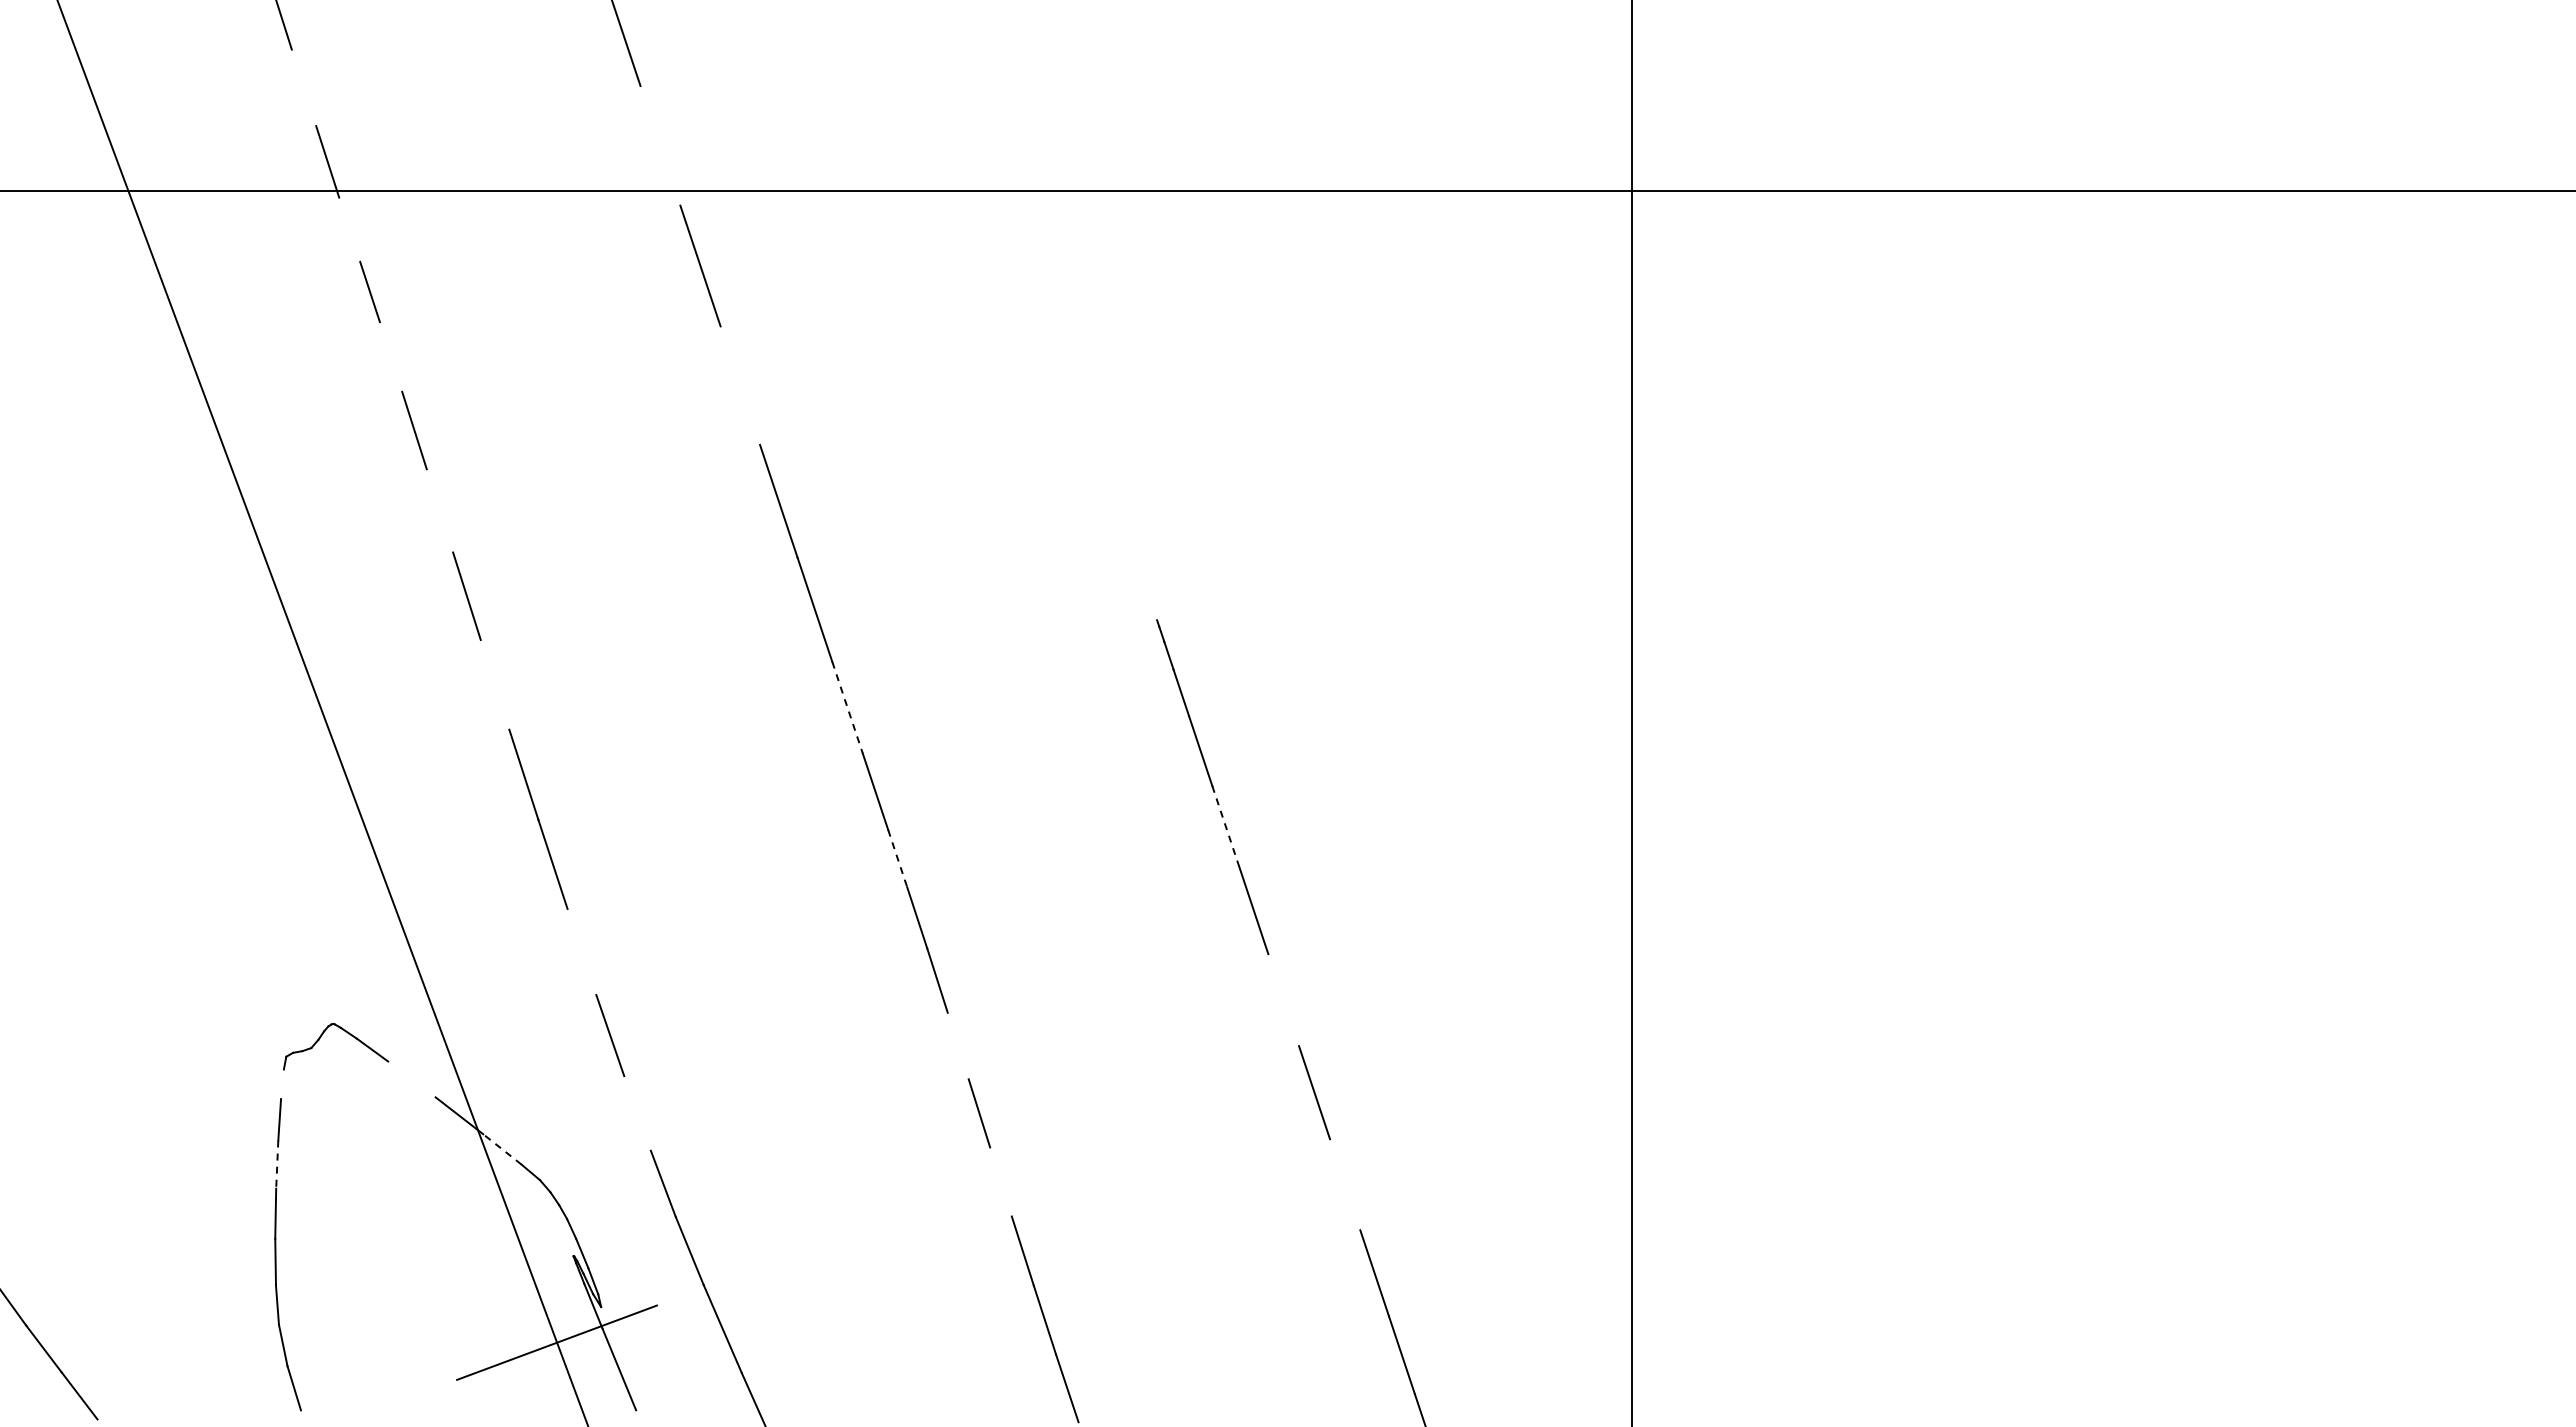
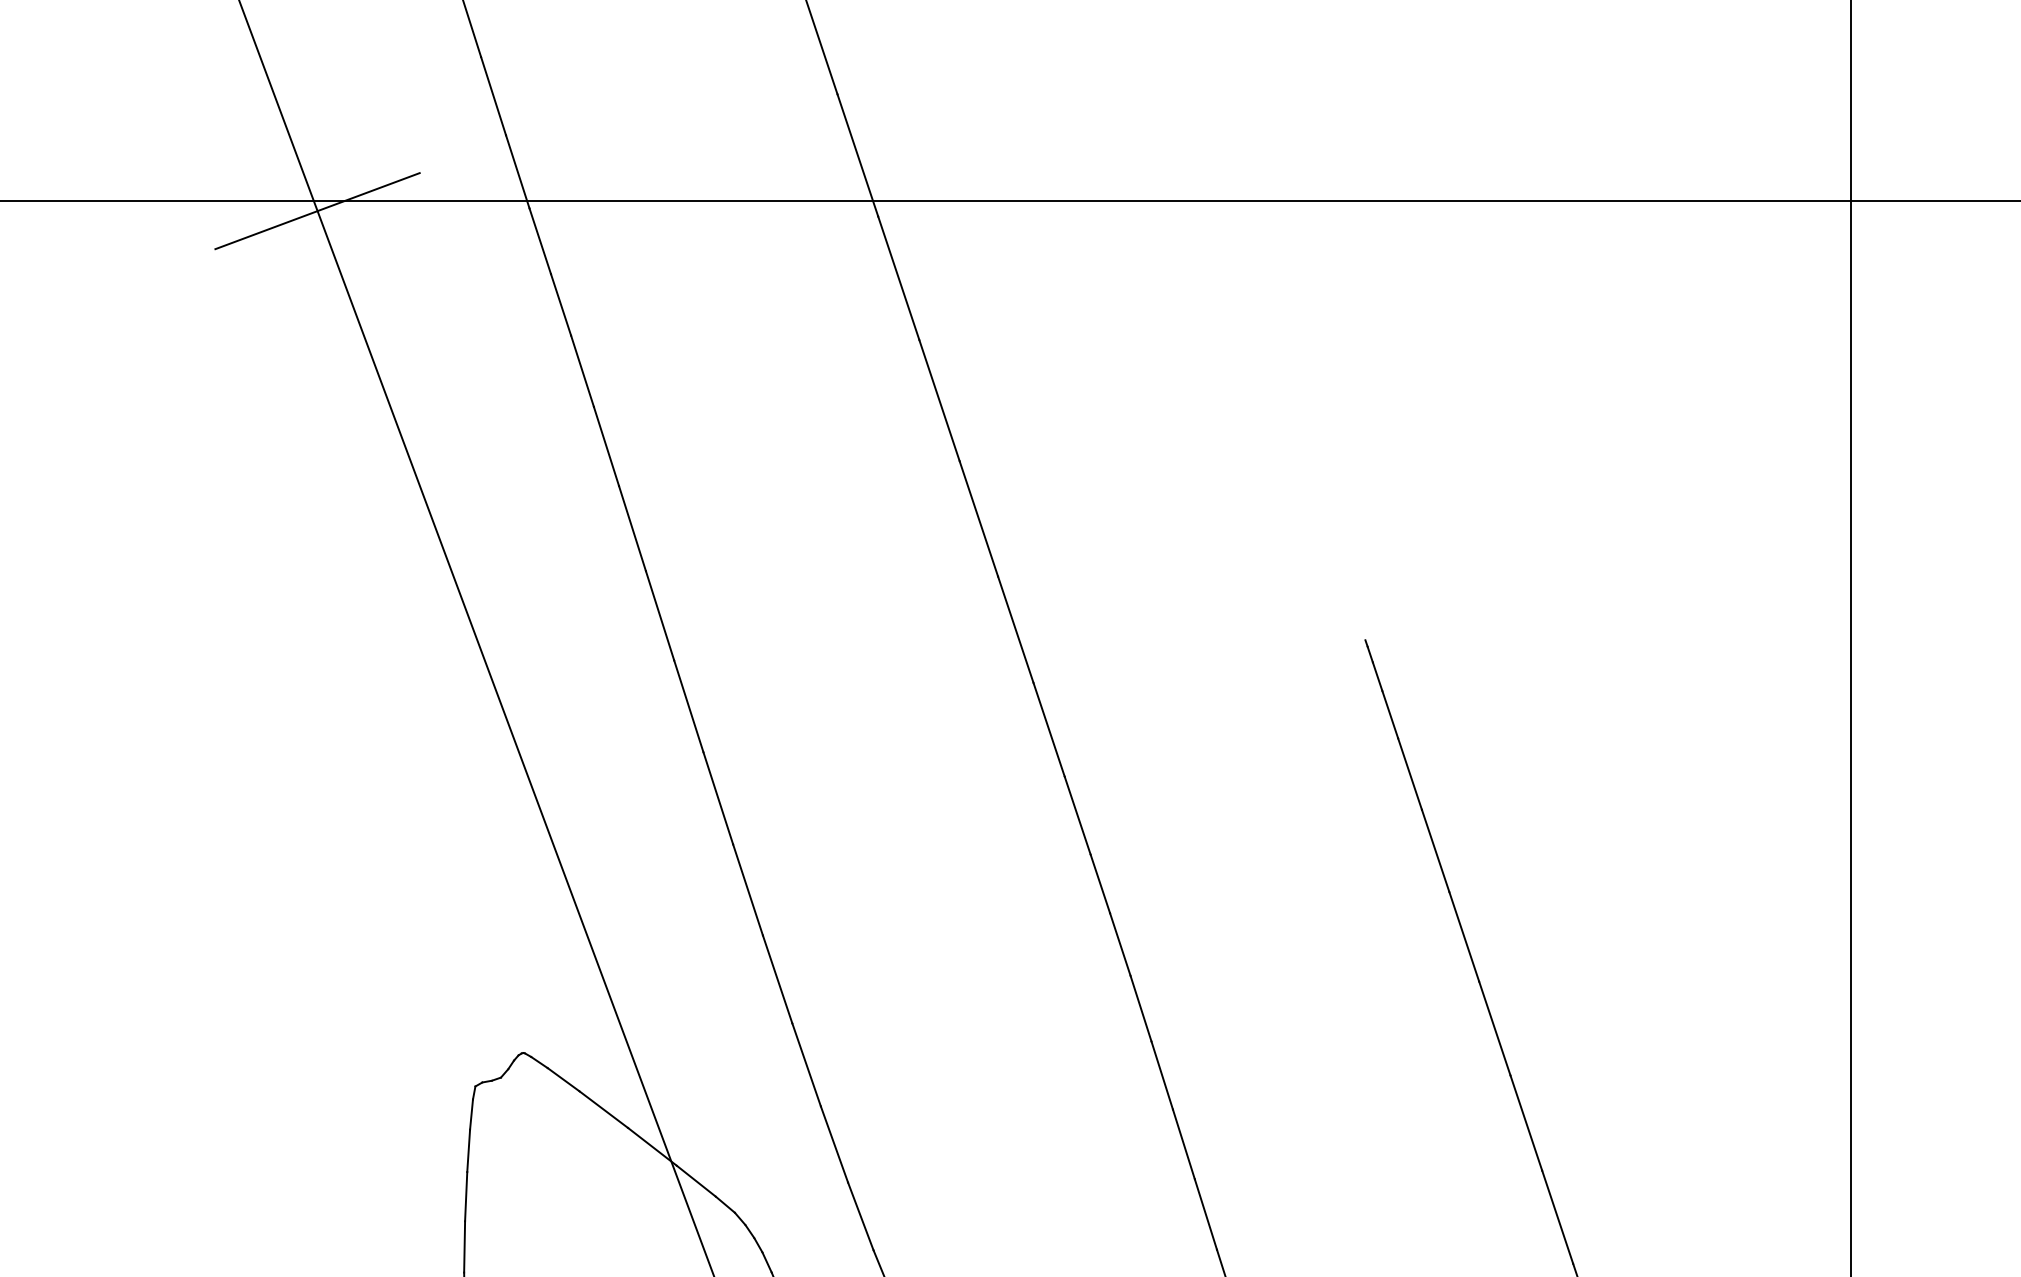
line: (303, 87) -> (493, 95), added
line: (660, 145) -> (857, 155), added
line: (131, 200) -> (317, 211), added
line: (349, 229) -> (540, 240), added
line: (390, 356) -> (581, 370), added
line: (740, 385) -> (939, 400), added
line: (439, 510) -> (632, 528), added
line: (494, 684) -> (688, 705), added
line: (847, 708) -> (1049, 730), dashed -> solid
line: (1225, 826) -> (1435, 851), dashed -> solid
line: (897, 859) -> (1100, 884), dashed -> solid
line: (581, 952) -> (777, 979), added
line: (1283, 1000) -> (1494, 1028), added
line: (957, 1045) -> (1161, 1074), added
line: (411, 1079) -> (603, 1109), added
line: (282, 1084) -> (471, 1114), added
line: (637, 1113) -> (834, 1144), added
line: (501, 1149) -> (695, 1181), dashed -> solid
line: (277, 1165) -> (466, 1197), dashed -> solid
line: (1000, 1181) -> (1205, 1213), added
line: (1345, 1184) -> (1558, 1217), added

